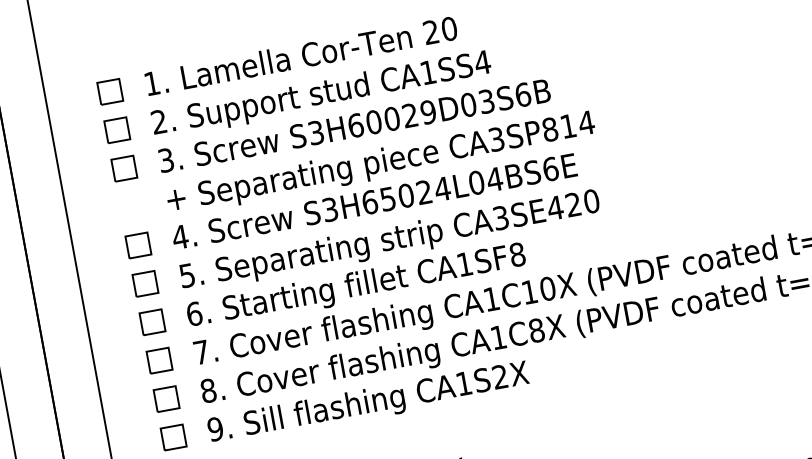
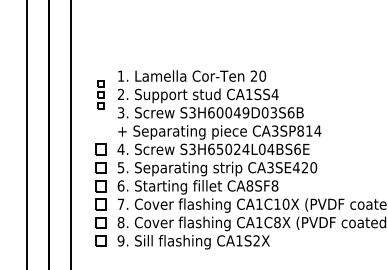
text: (408, 115) -> (236, 112), S3H60029D03S6B -> S3H60049D03S6B
part: (115, 129) -> (100, 94), size x0.6
text: (463, 263) -> (249, 185), CA1SF8 -> CA8SF8

